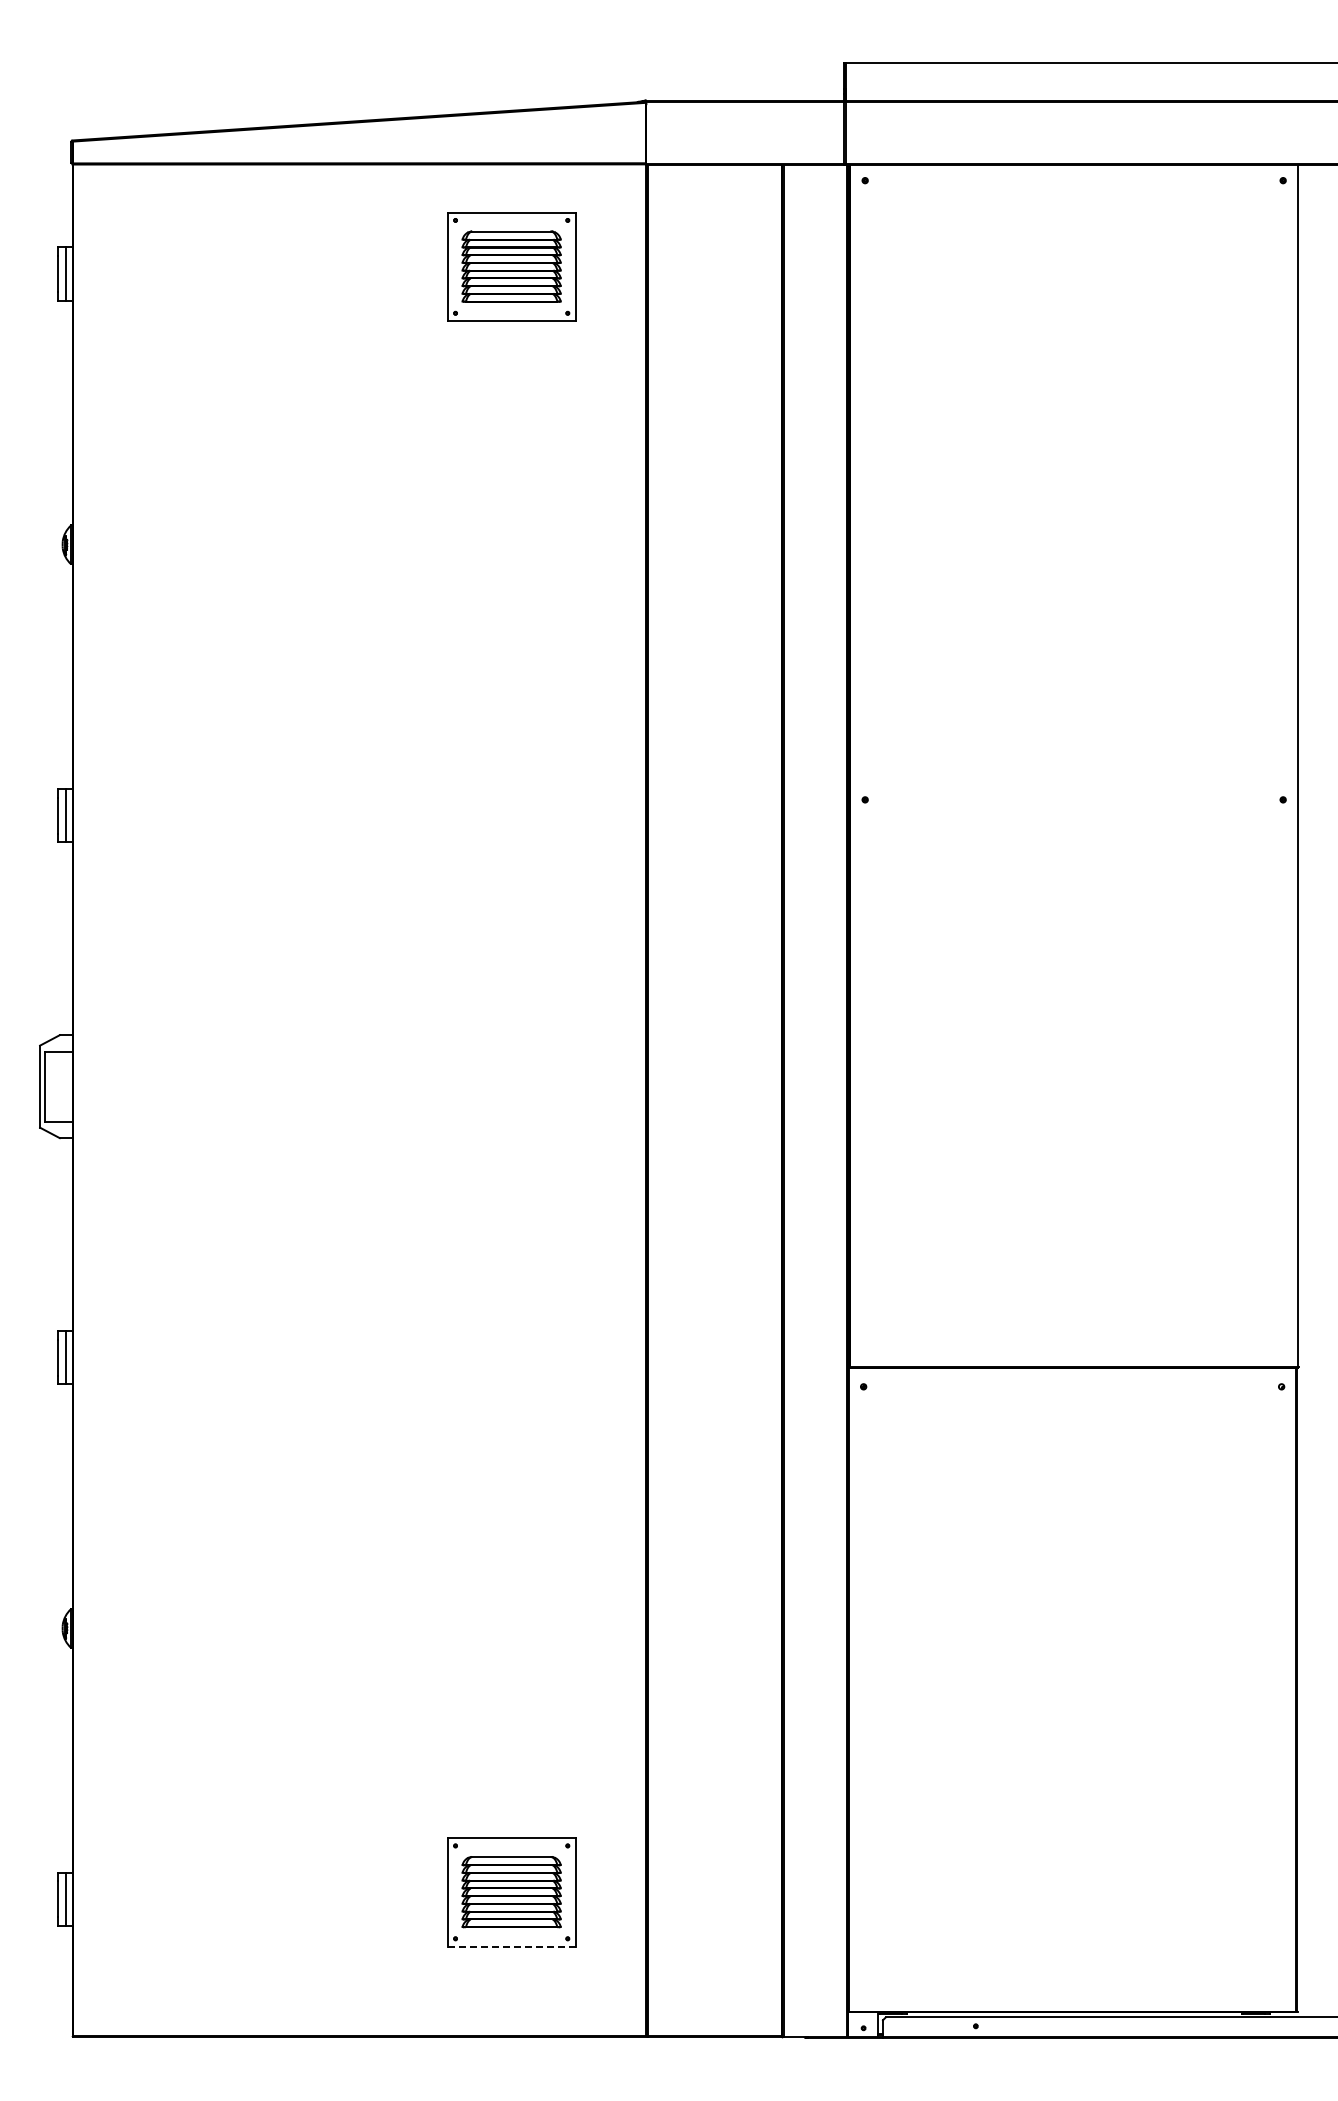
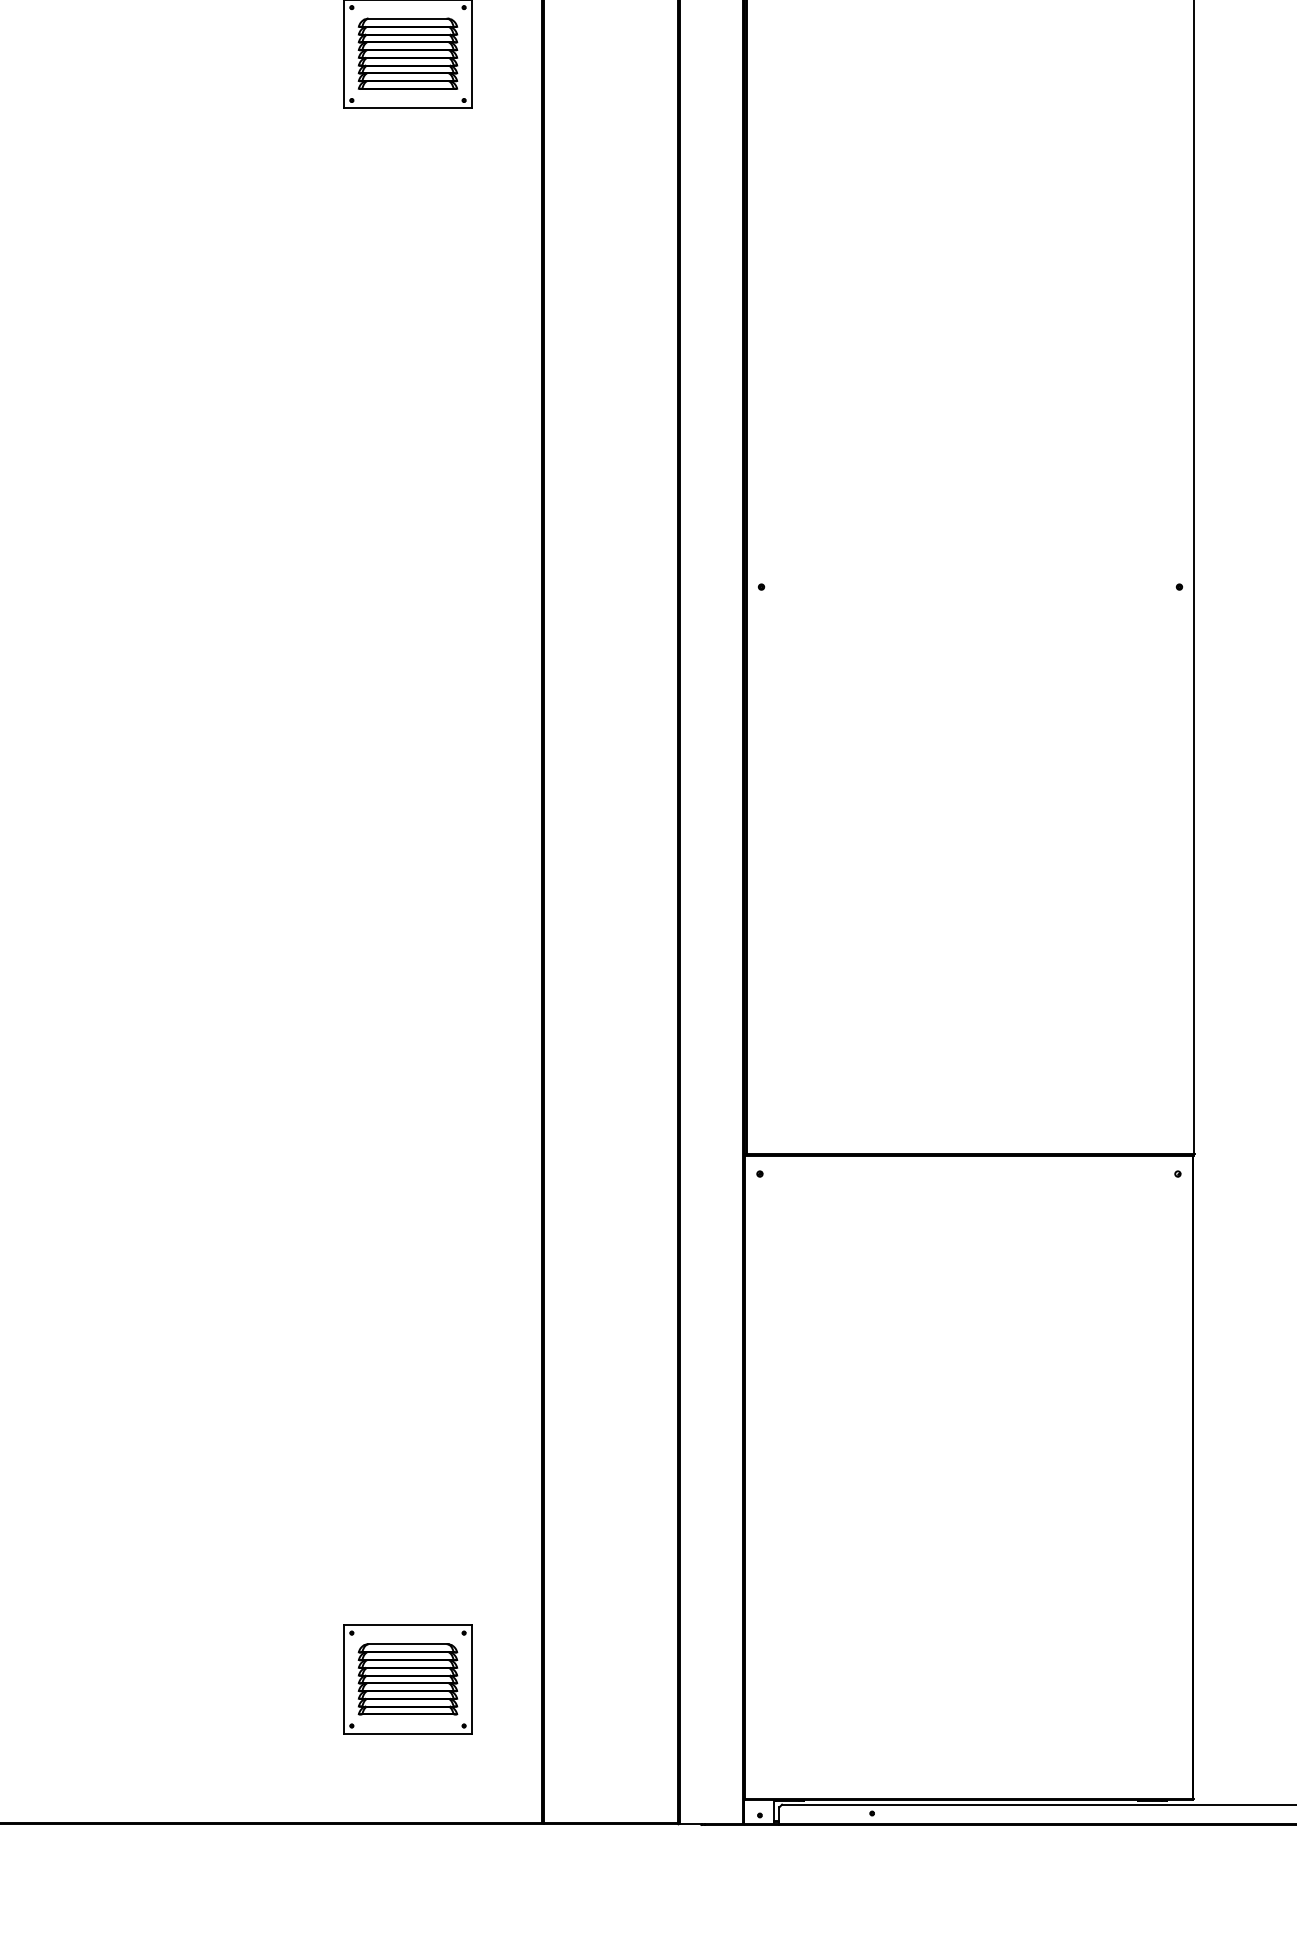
line: (511, 1946) -> (407, 1733), dashed -> solid

